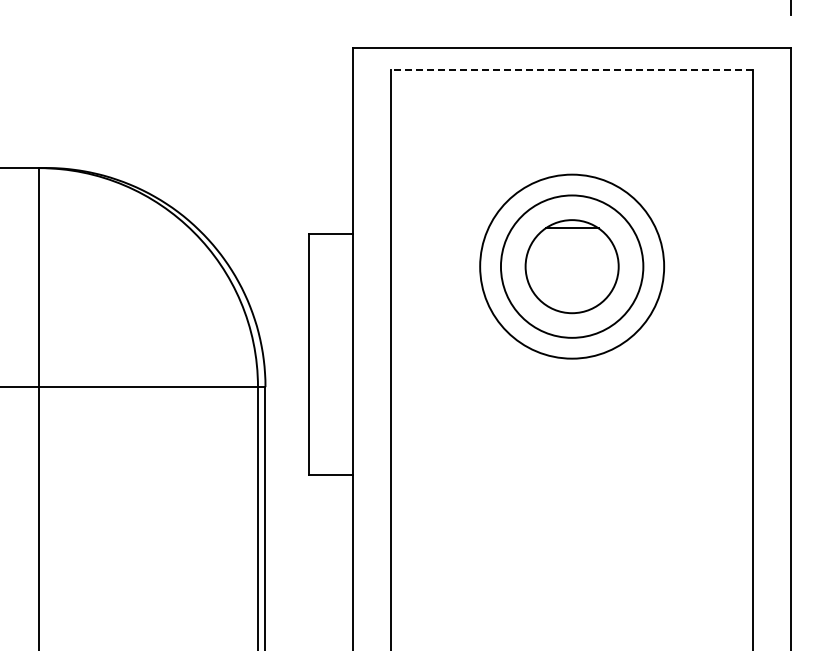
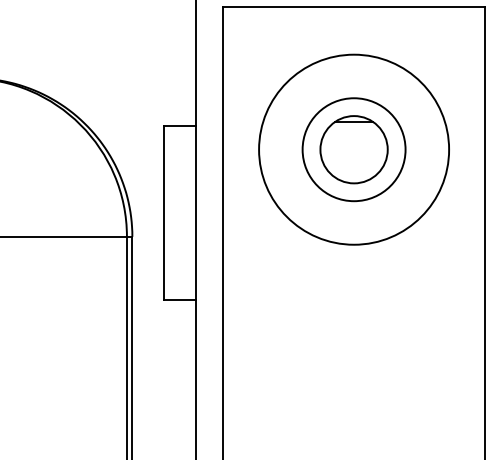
line: (572, 69) -> (354, 7), dashed -> solid
circle: (571, 266) -> (353, 149), size x1.43

